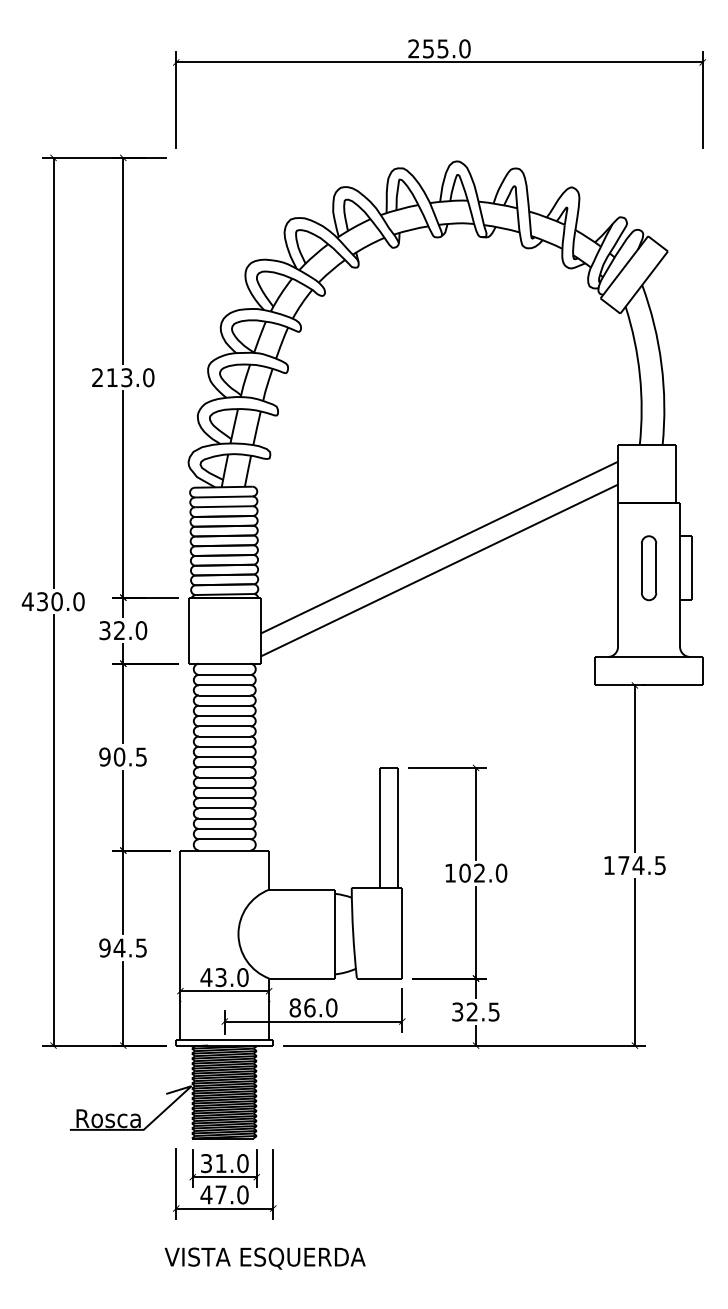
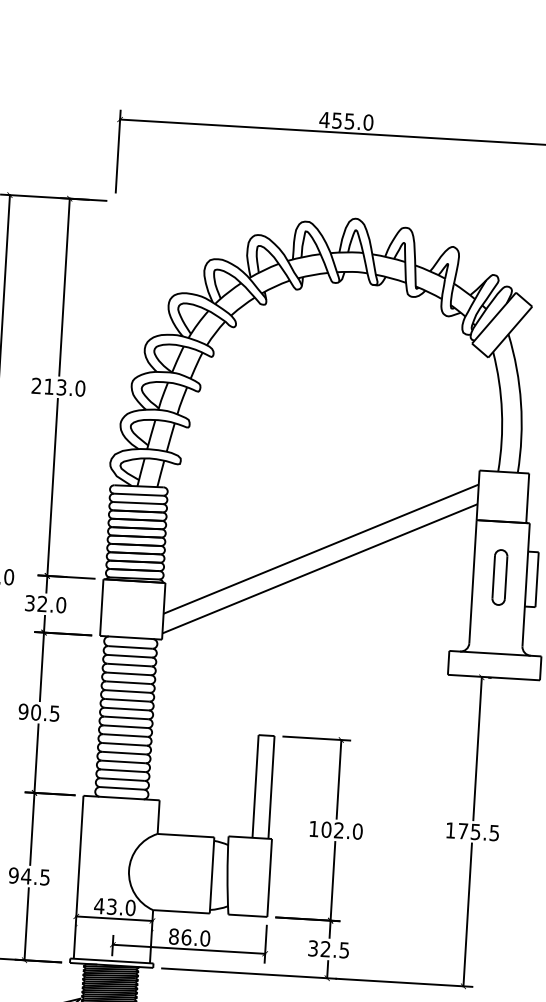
text: (413, 48) -> (324, 119), 255.0 -> 455.0
text: (638, 865) -> (475, 832), 174.5 -> 175.5

